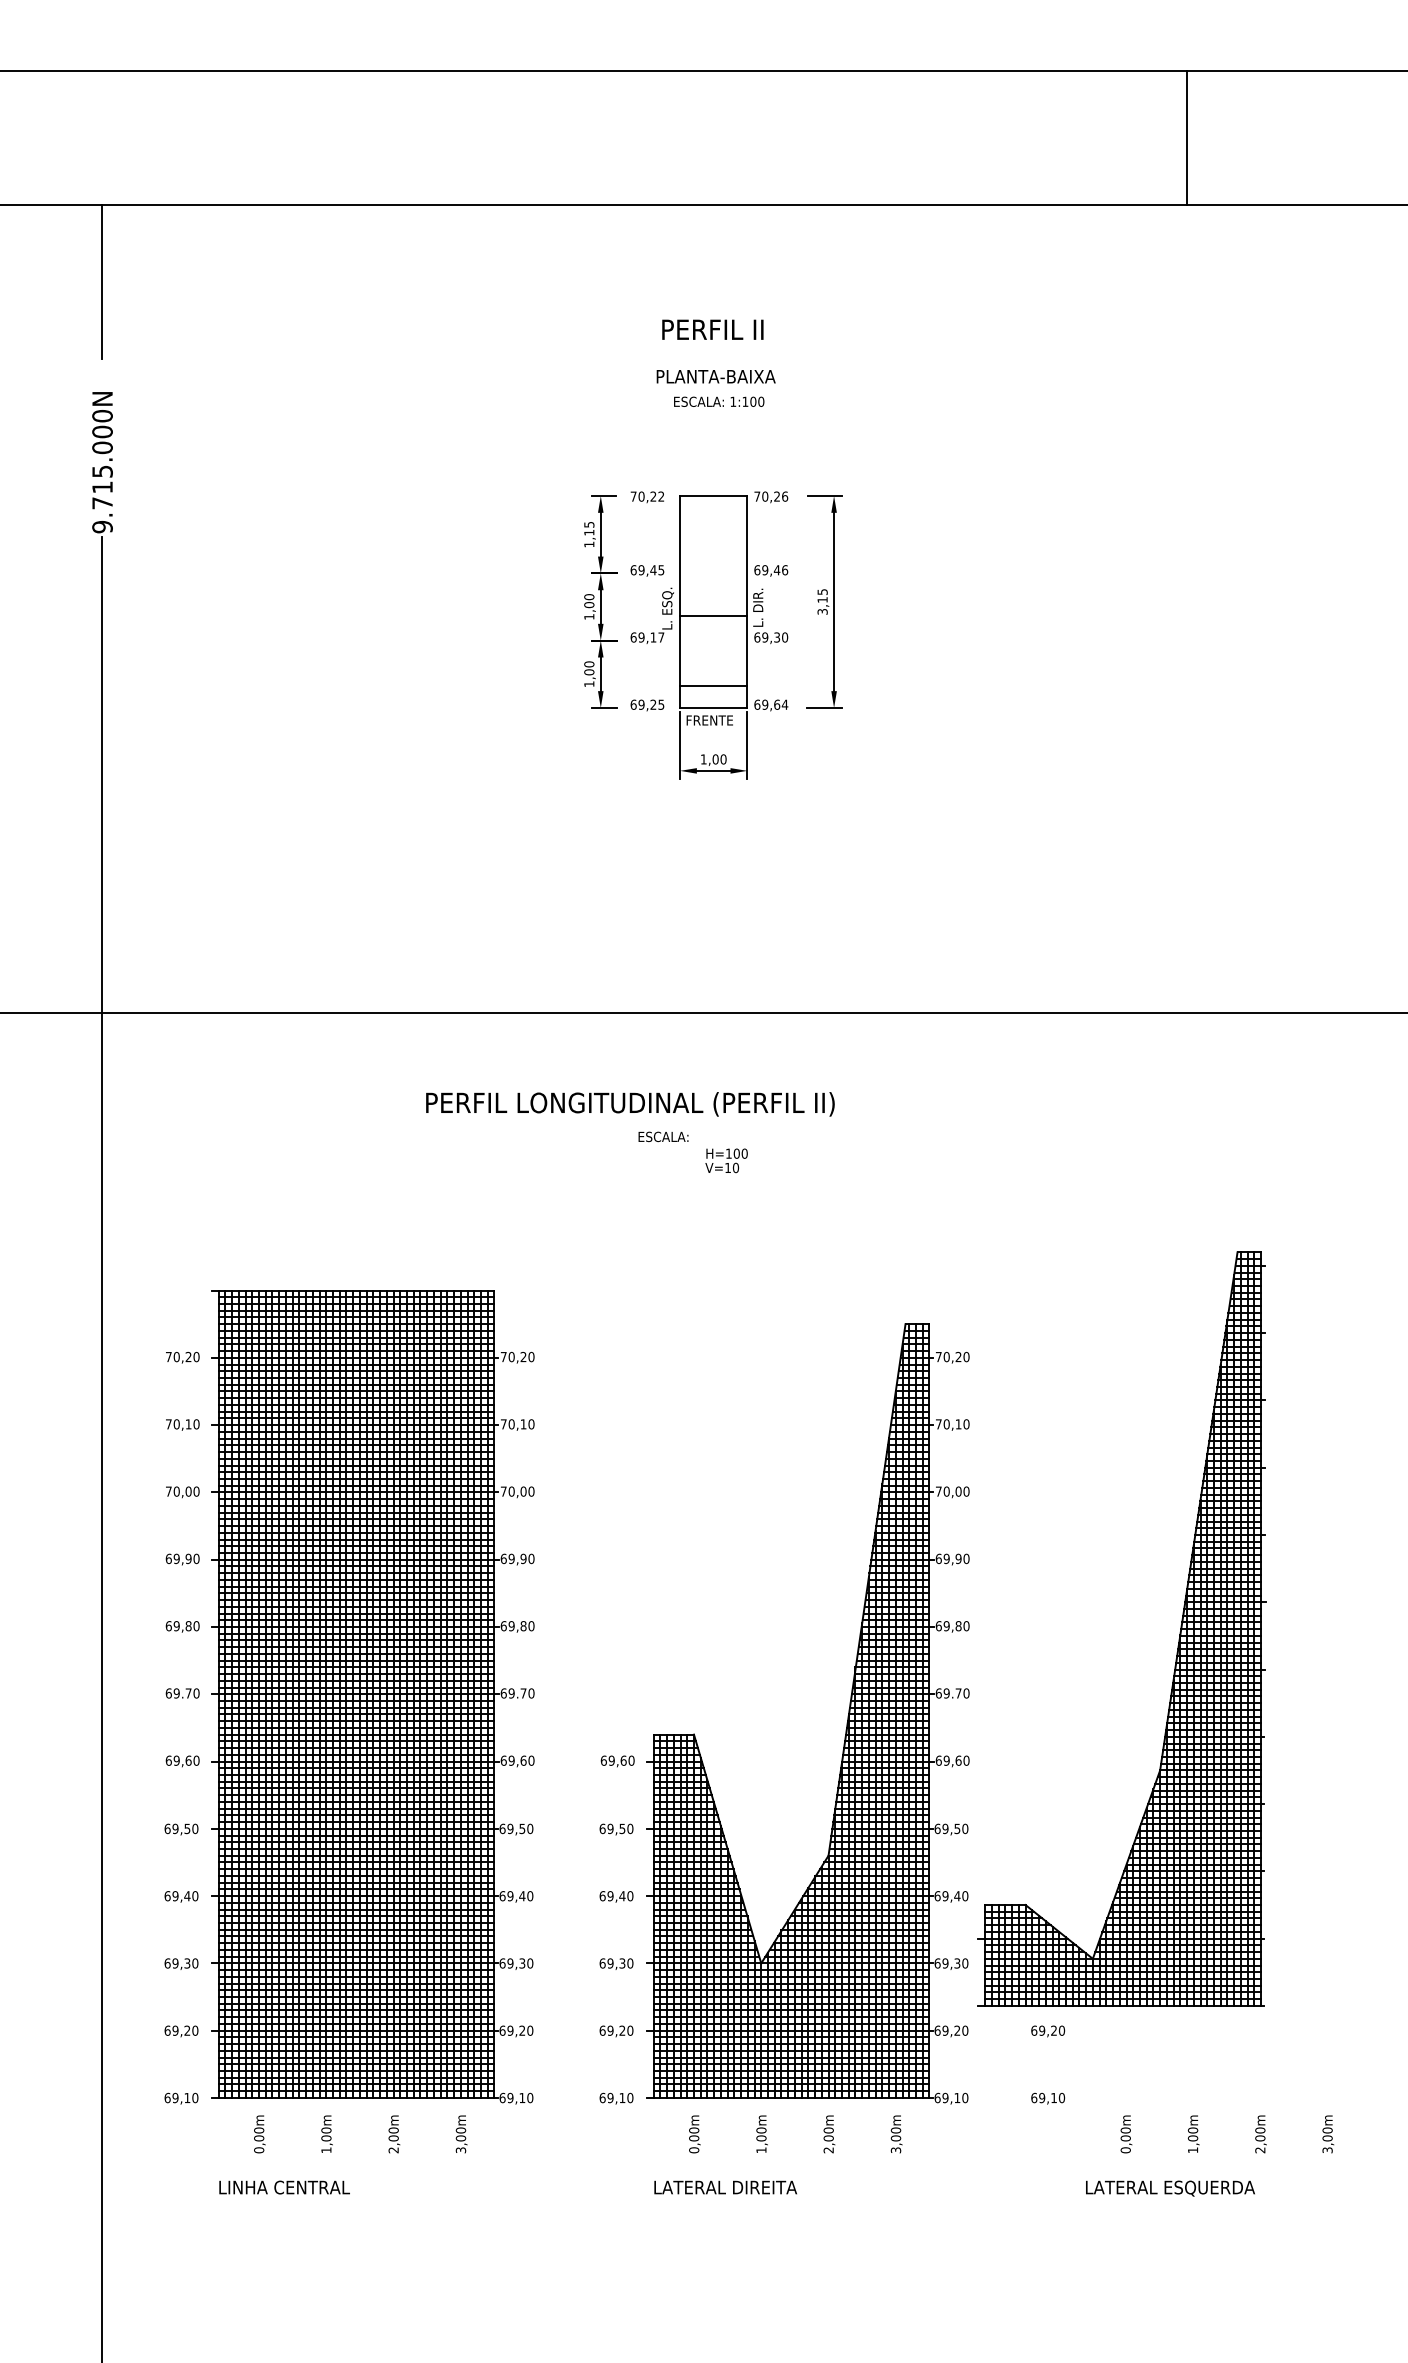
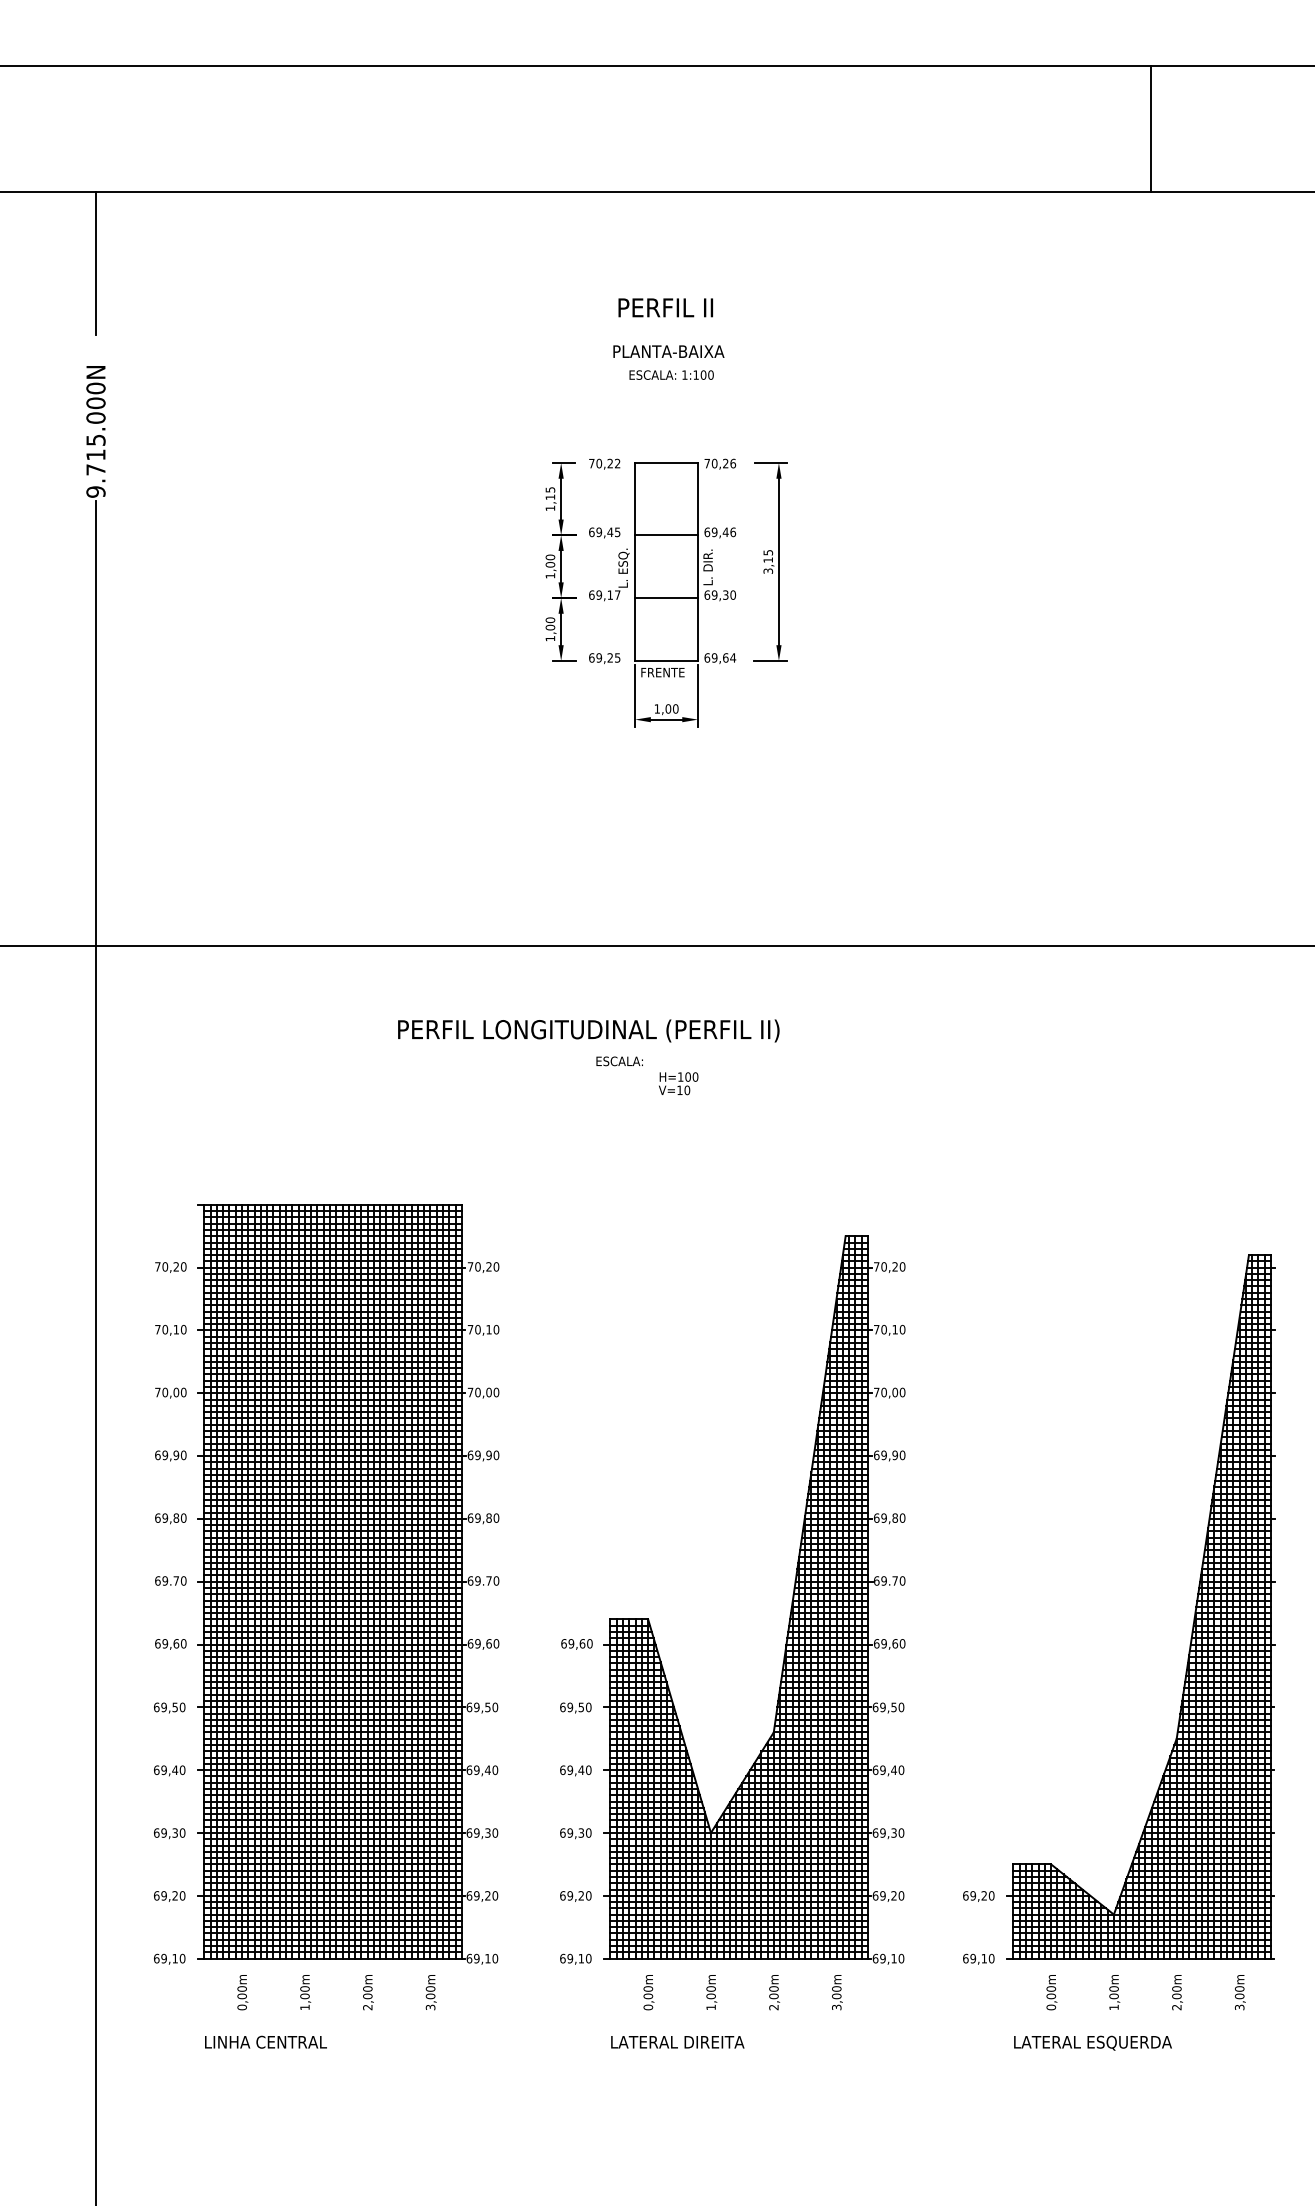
line: (1187, 137) -> (1150, 128), moved
line: (713, 616) -> (666, 535), moved
line: (713, 685) -> (666, 597), moved
part: (1178, 1639) -> (1193, 1616), moved

